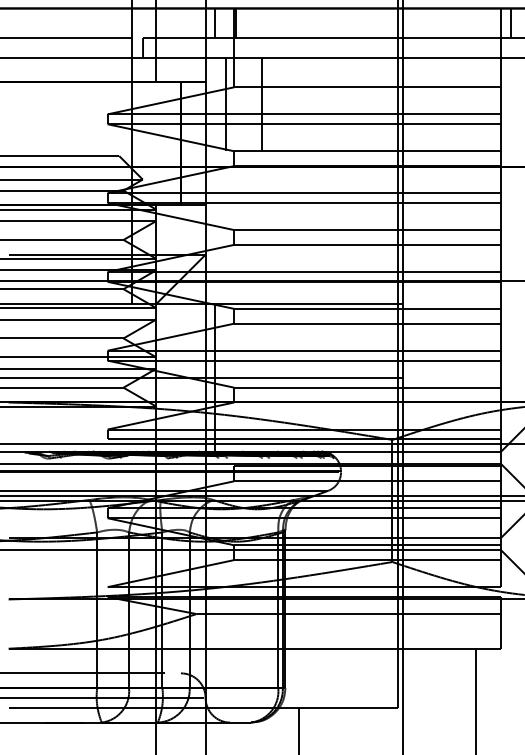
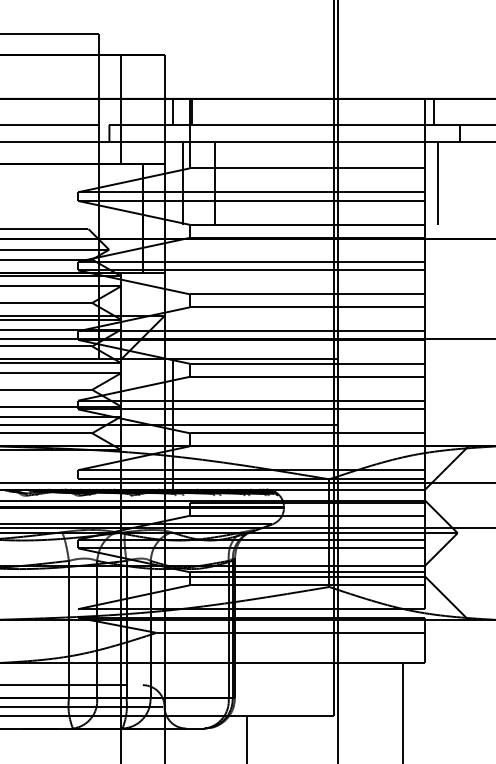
line: (516, 104) -> (438, 183), added

